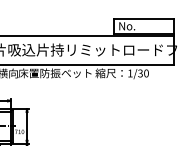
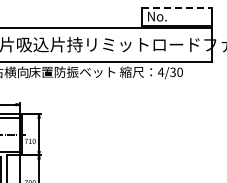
line: (144, 18) -> (177, 7), solid -> dashed
text: (130, 72) -> (161, 71), 1/30 -> 4/30

